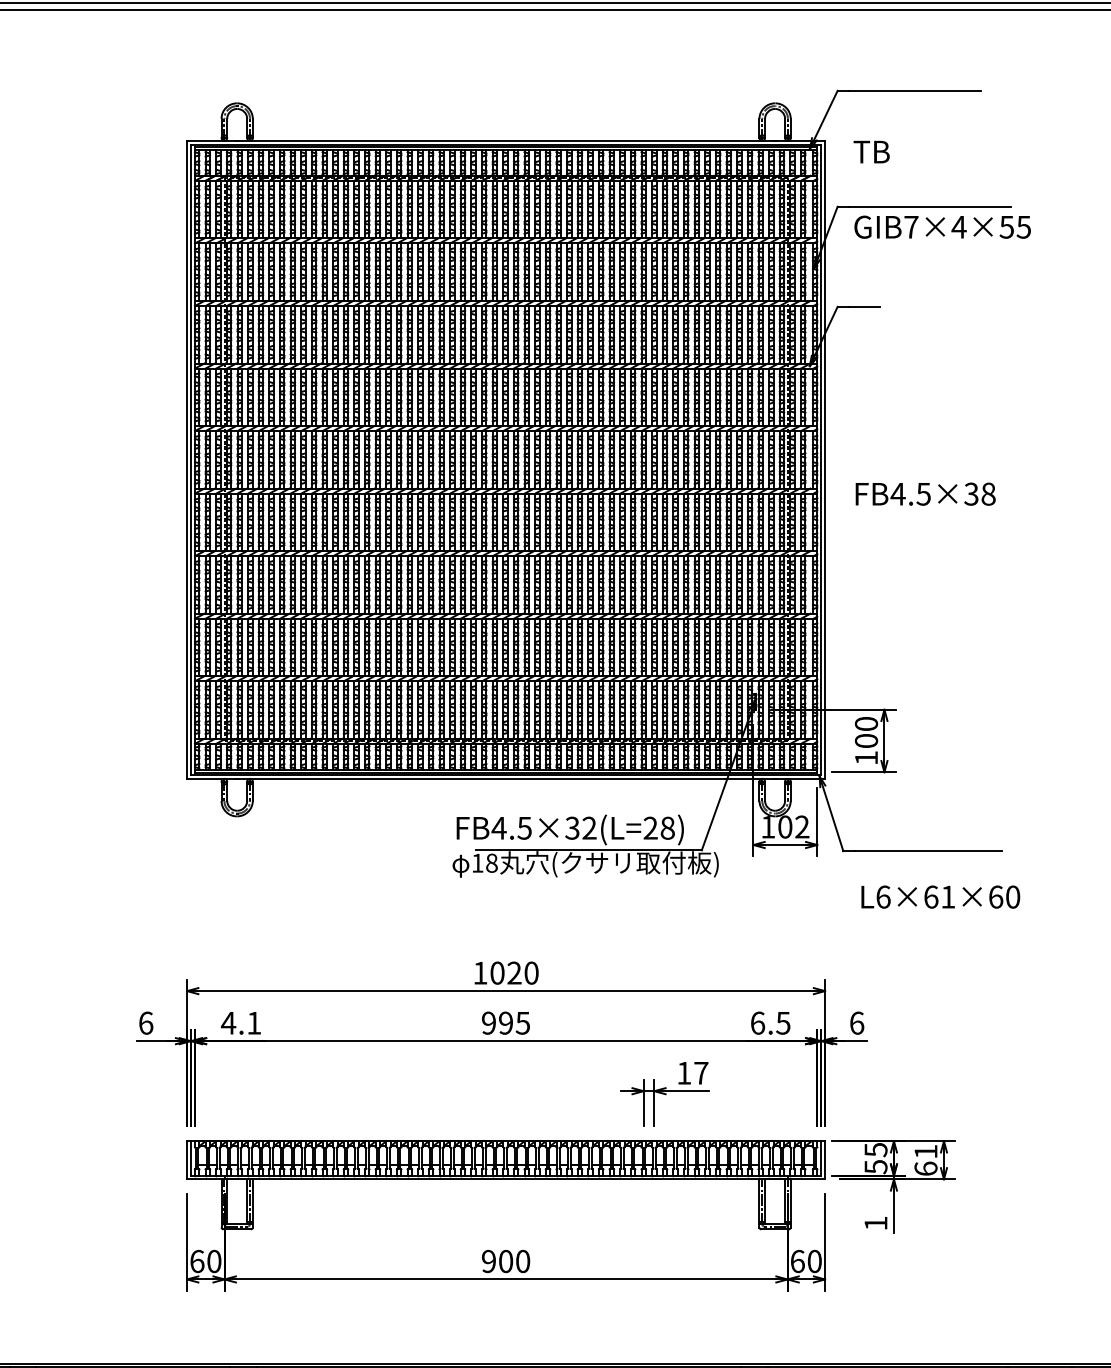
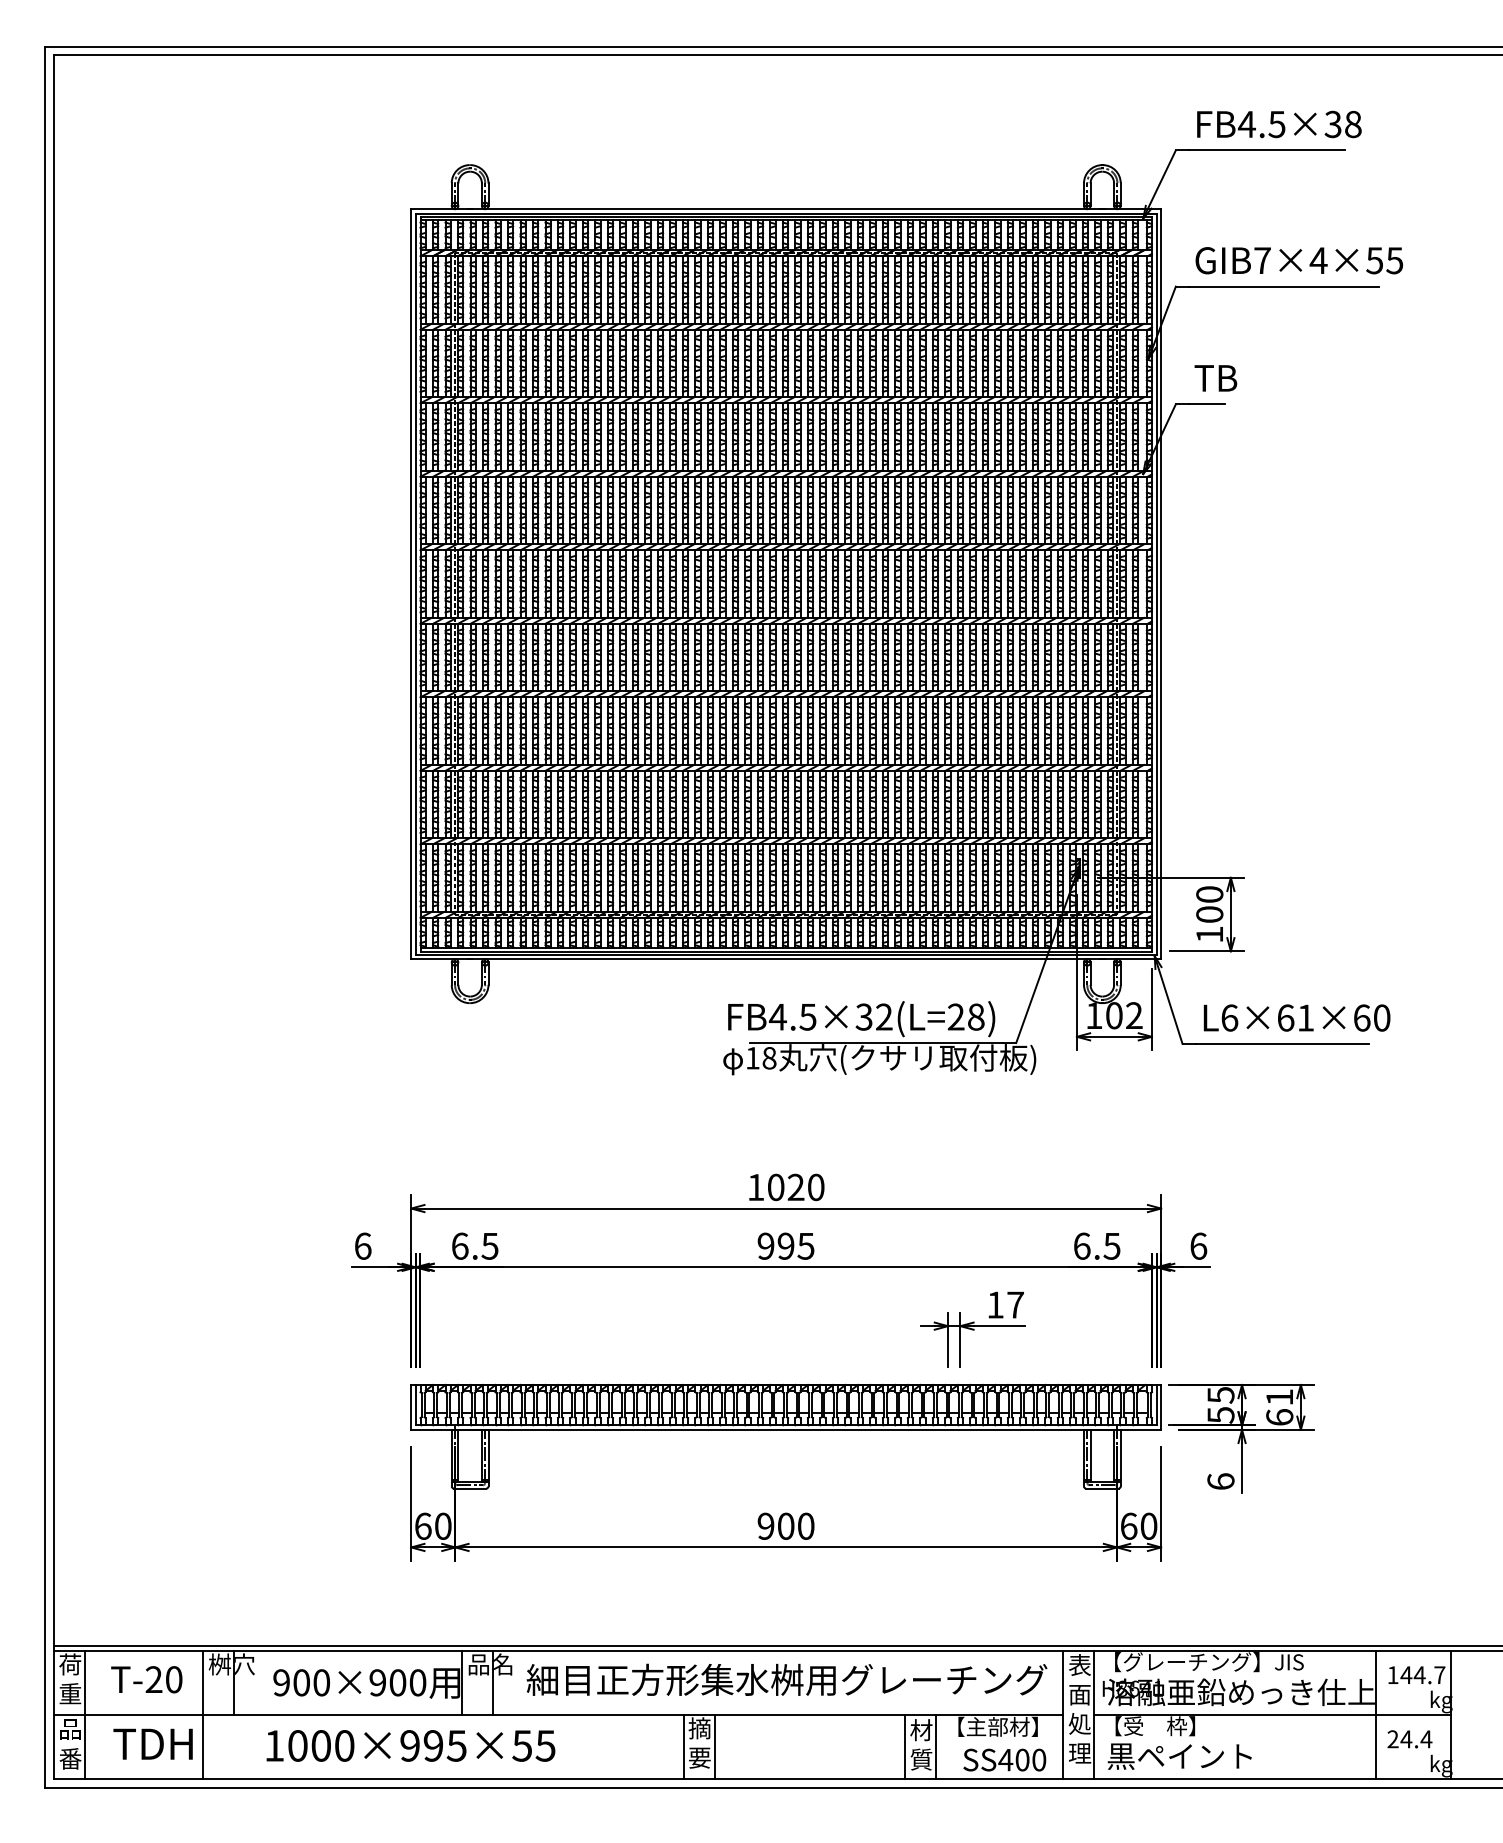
text: (871, 152) -> (1215, 378), moved
text: (942, 227) -> (1299, 260), moved
text: (925, 494) -> (1279, 124), moved
text: (940, 896) -> (1296, 1017), moved
text: (240, 1022) -> (474, 1245), 4.1 -> 6.5
text: (875, 1223) -> (1220, 1481), 1 -> 6

